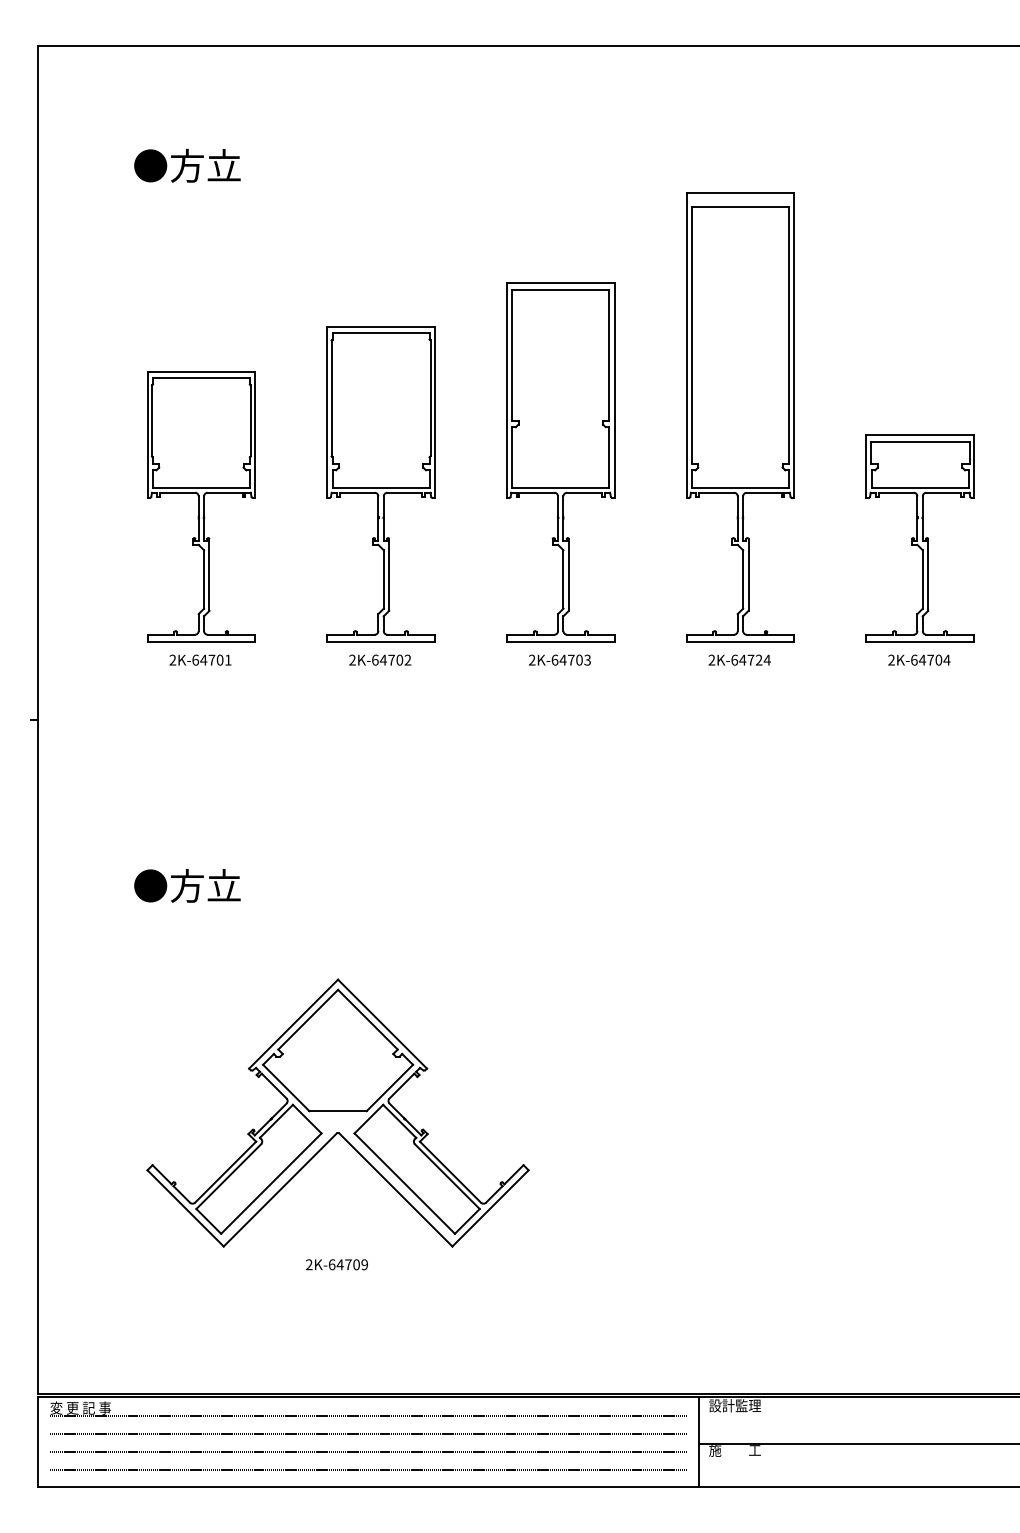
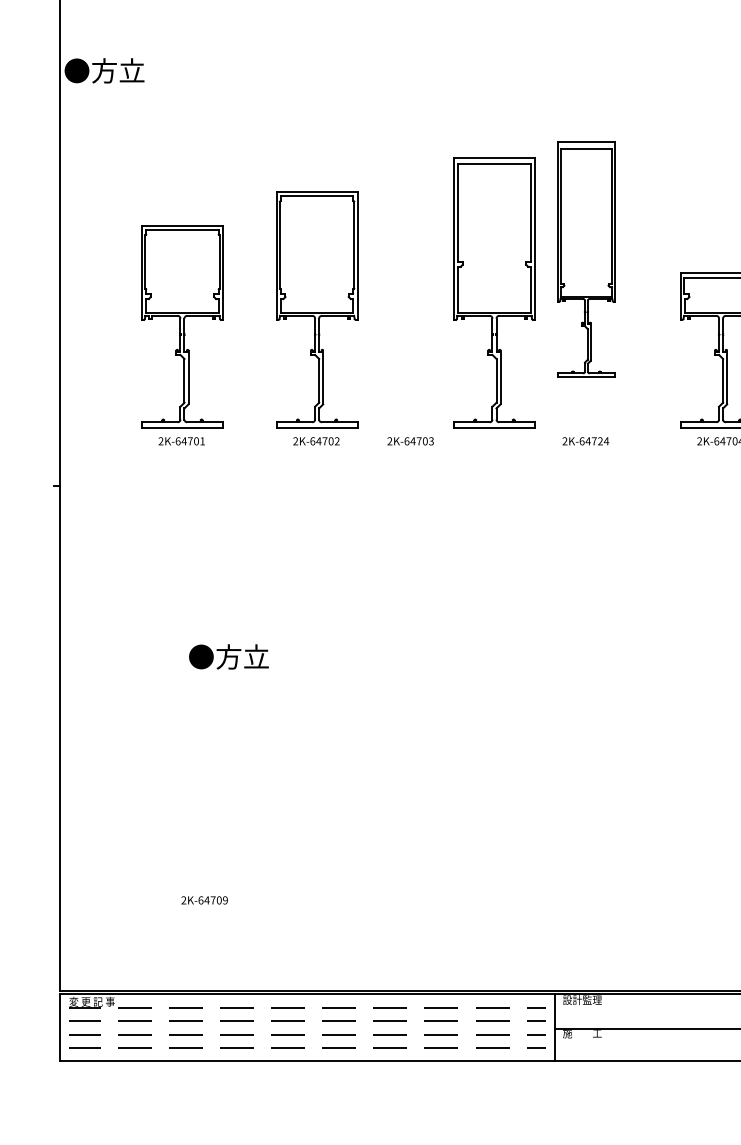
text: (187, 165) -> (104, 70), moved
part: (740, 417) -> (586, 259), size x0.7
part: (560, 462) -> (494, 293), moved
text: (559, 659) -> (410, 440), moved
text: (187, 885) -> (229, 656), moved
part: (337, 1112) -> (284, 780), removed
text: (336, 1264) -> (204, 900), moved

